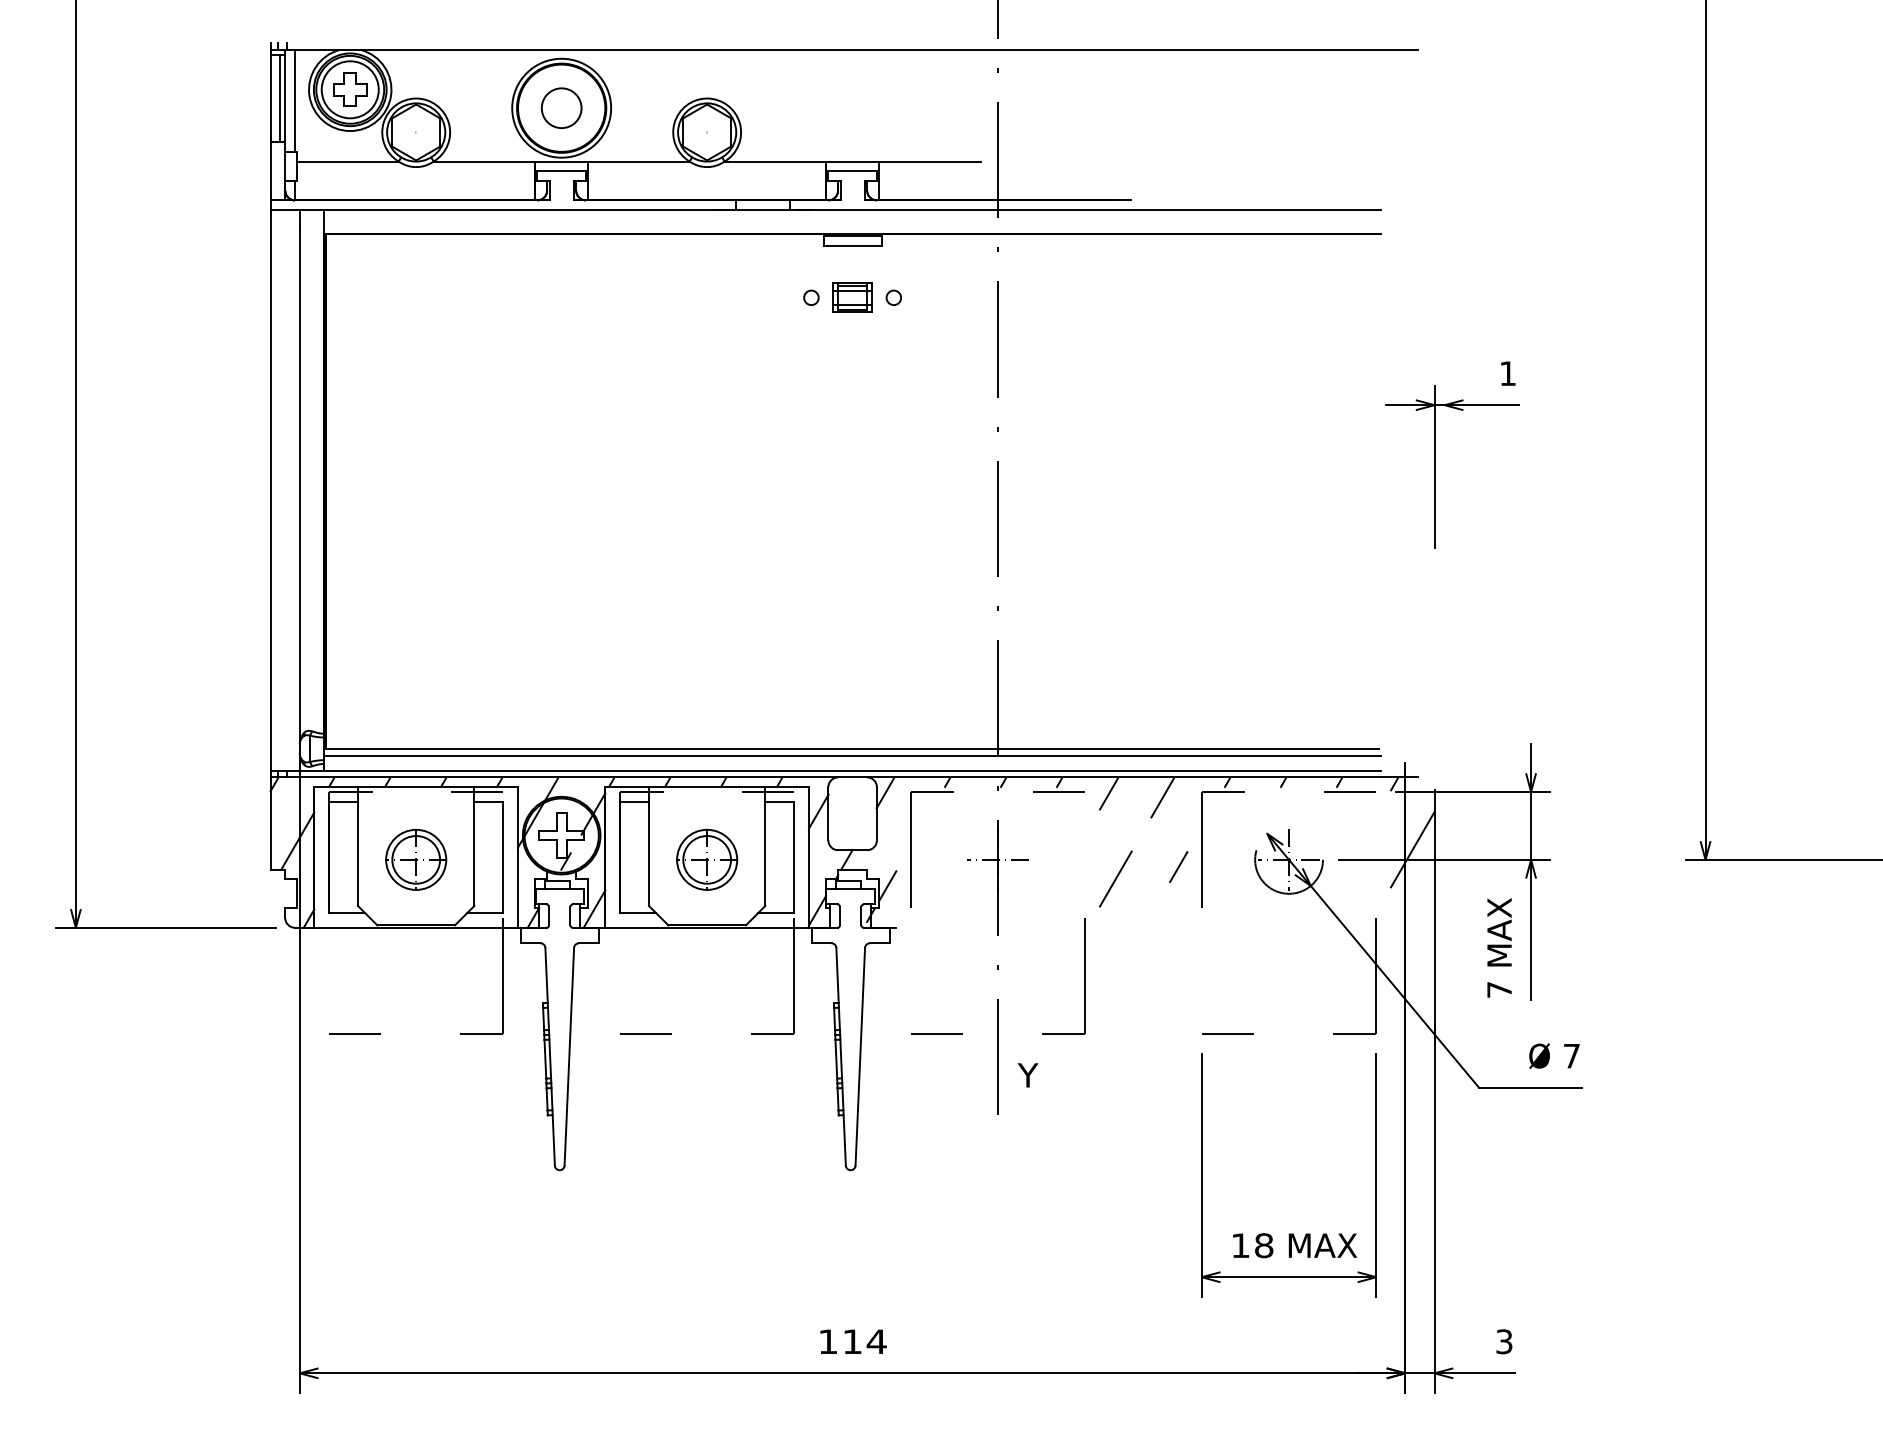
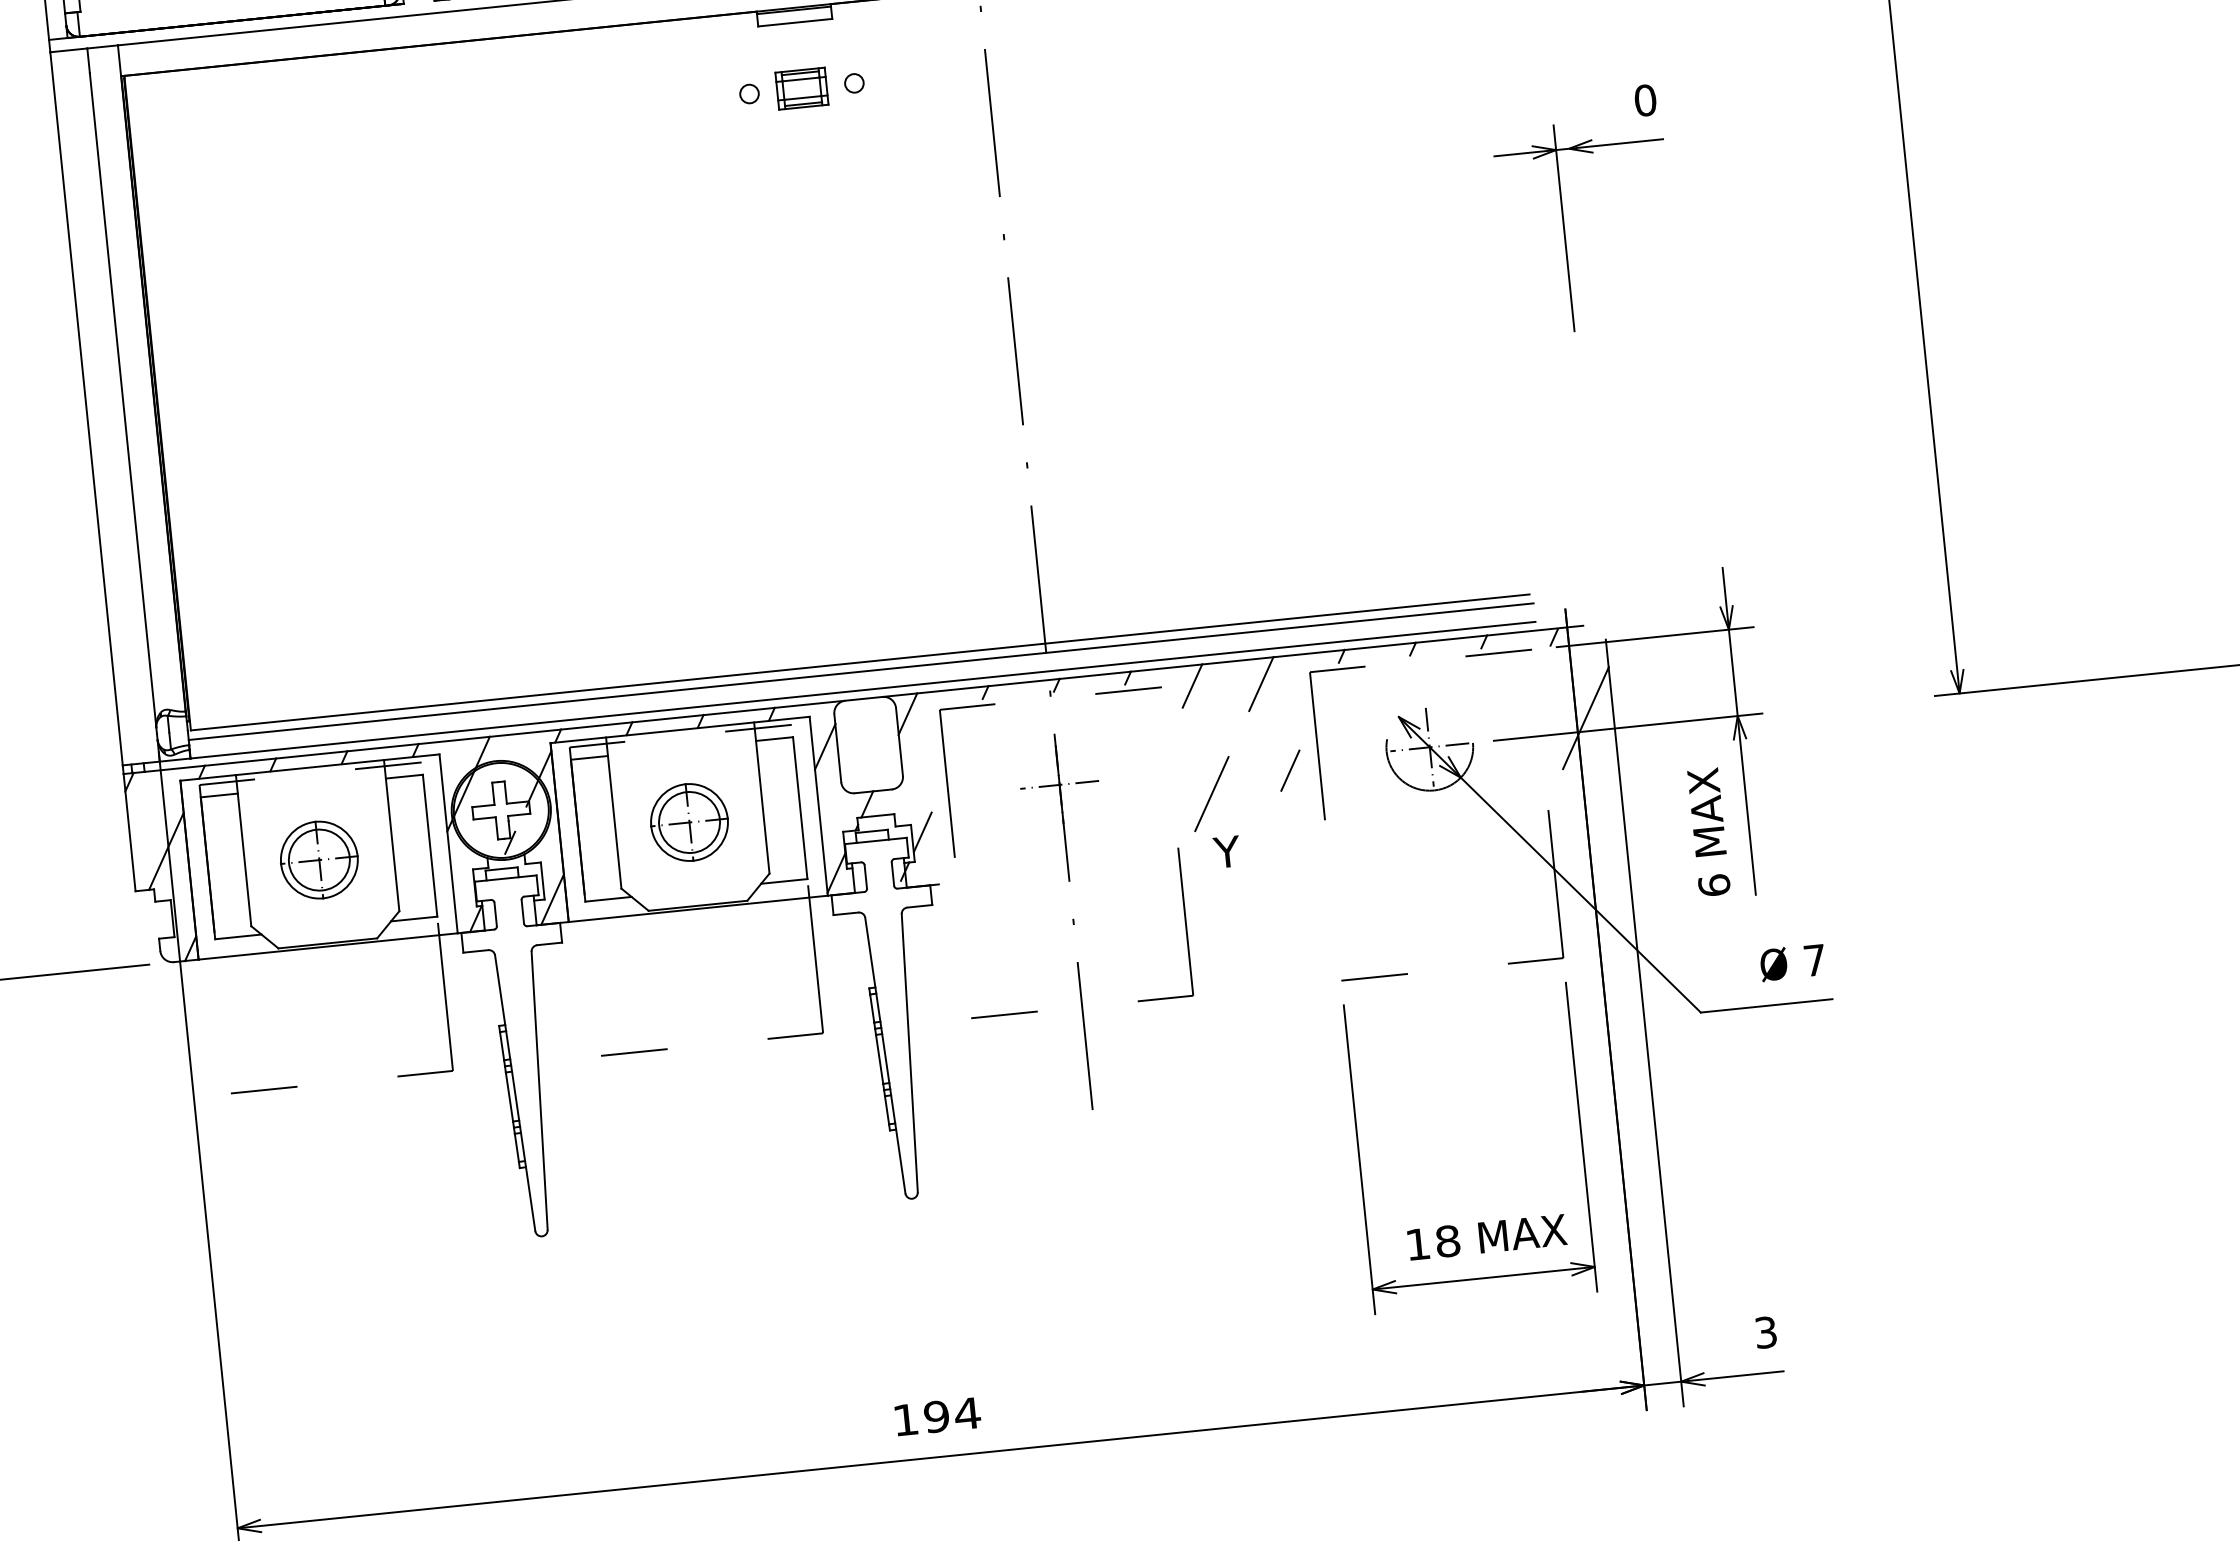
text: (1507, 373) -> (1644, 100), 1 -> 0
text: (1499, 989) -> (1714, 885), 7 -> 6
text: (1027, 1075) -> (1226, 852), moved
text: (852, 1341) -> (936, 1416), 114 -> 194

